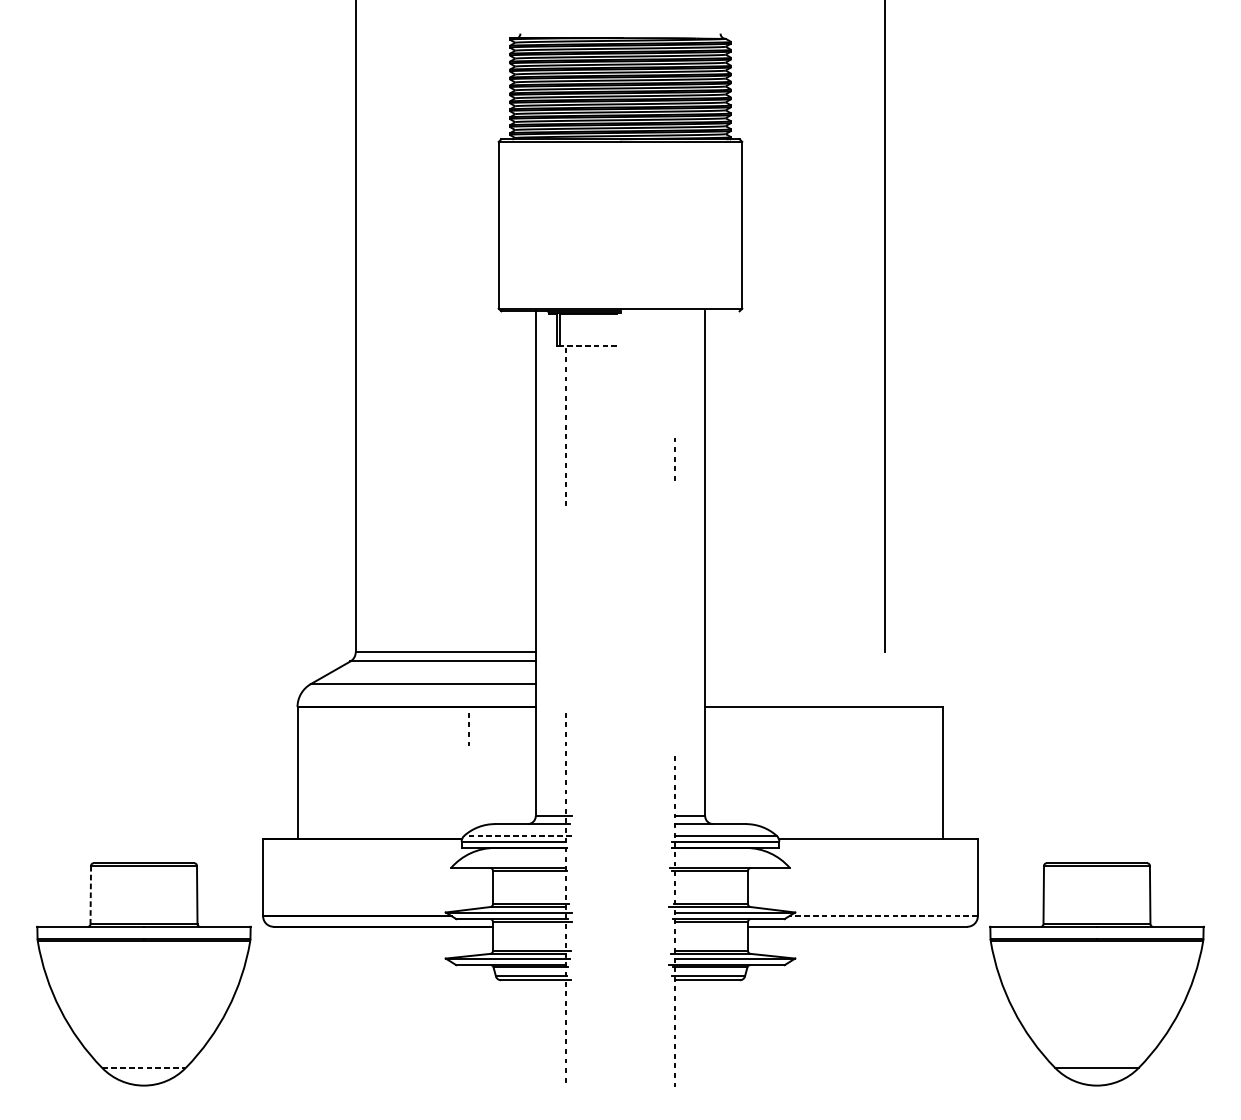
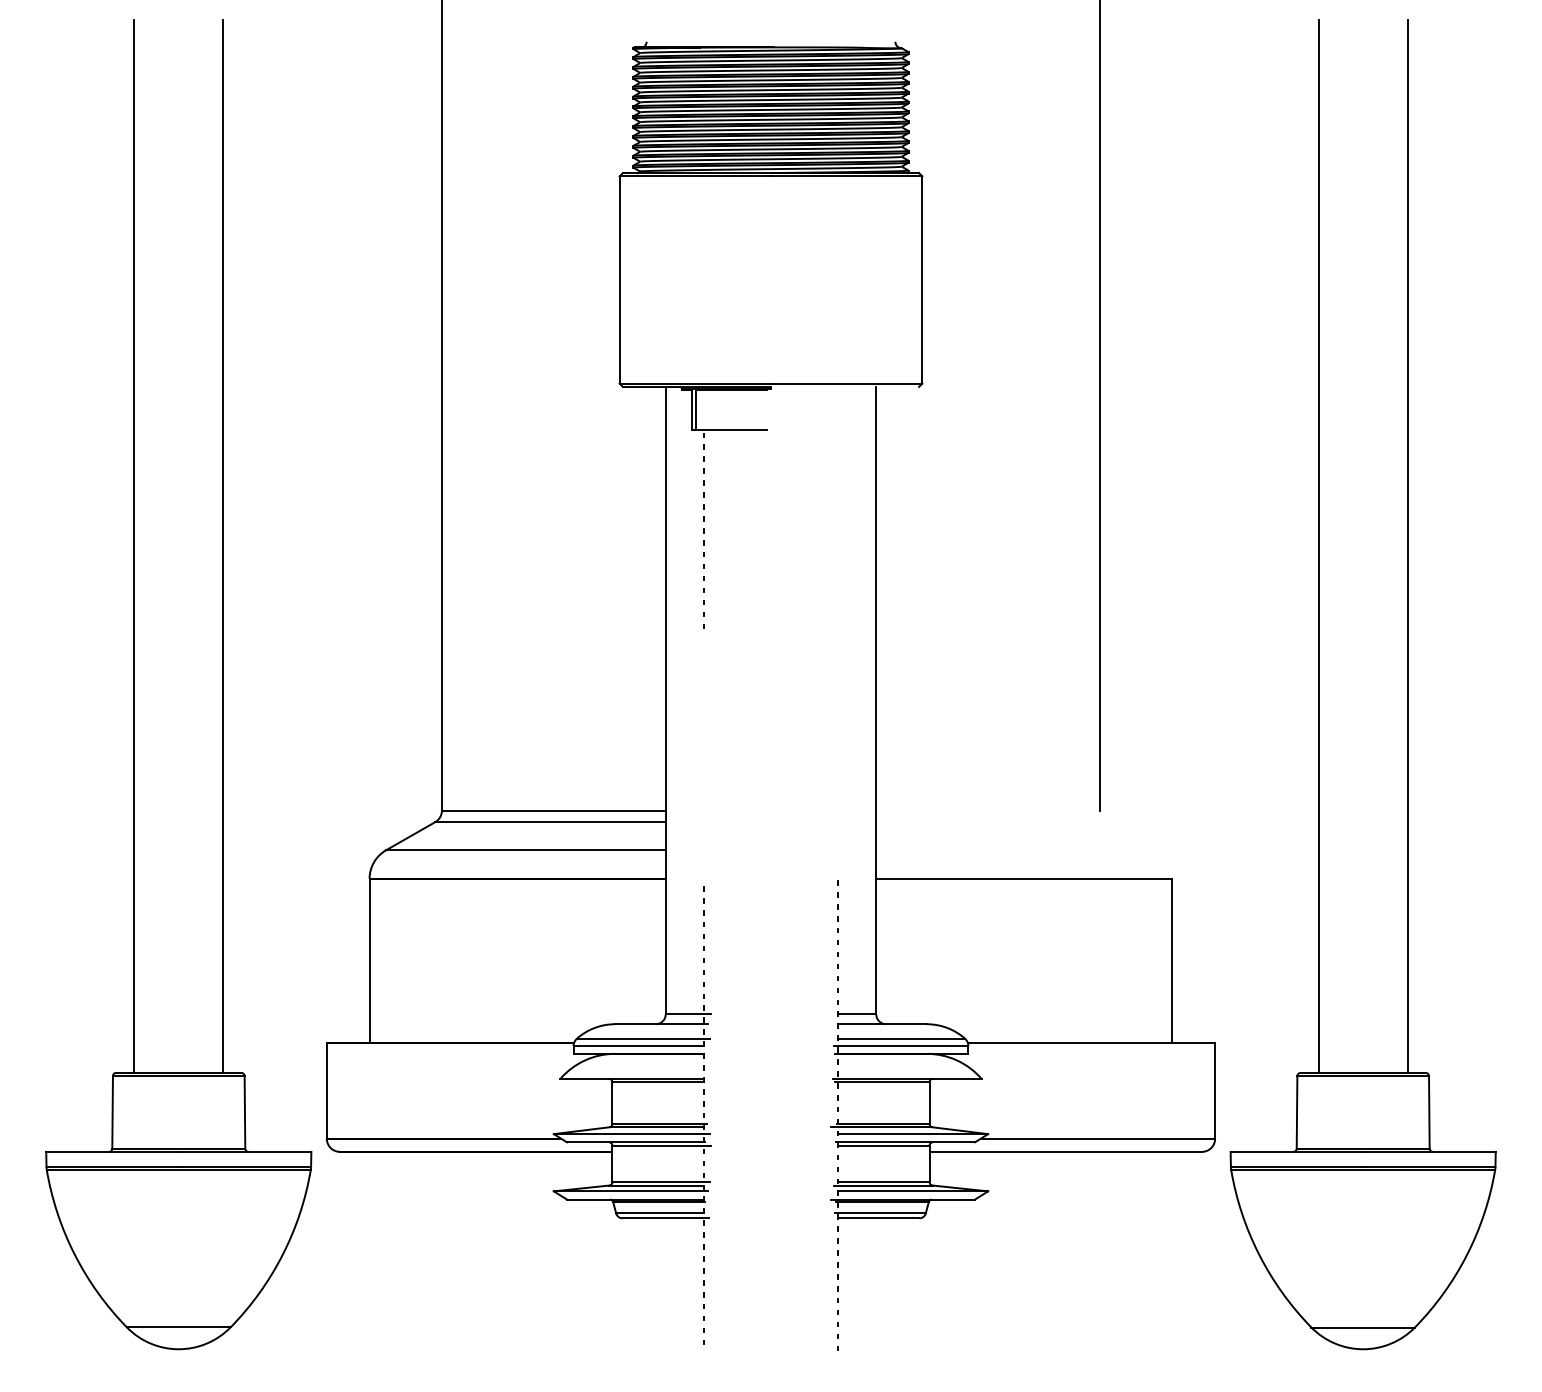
line: (588, 345) -> (731, 429), dashed -> solid
line: (108, 439) -> (134, 546), added
line: (179, 439) -> (223, 546), added
line: (1061, 439) -> (1318, 546), added
line: (1132, 439) -> (1407, 546), added
part: (674, 459) -> (837, 906), moved
part: (468, 729) -> (582, 906), removed
line: (517, 835) -> (643, 1038), dashed -> solid
line: (90, 895) -> (112, 1112), dashed -> solid
line: (883, 916) -> (1097, 1138), dashed -> solid
line: (143, 1068) -> (178, 1327), dashed -> solid

